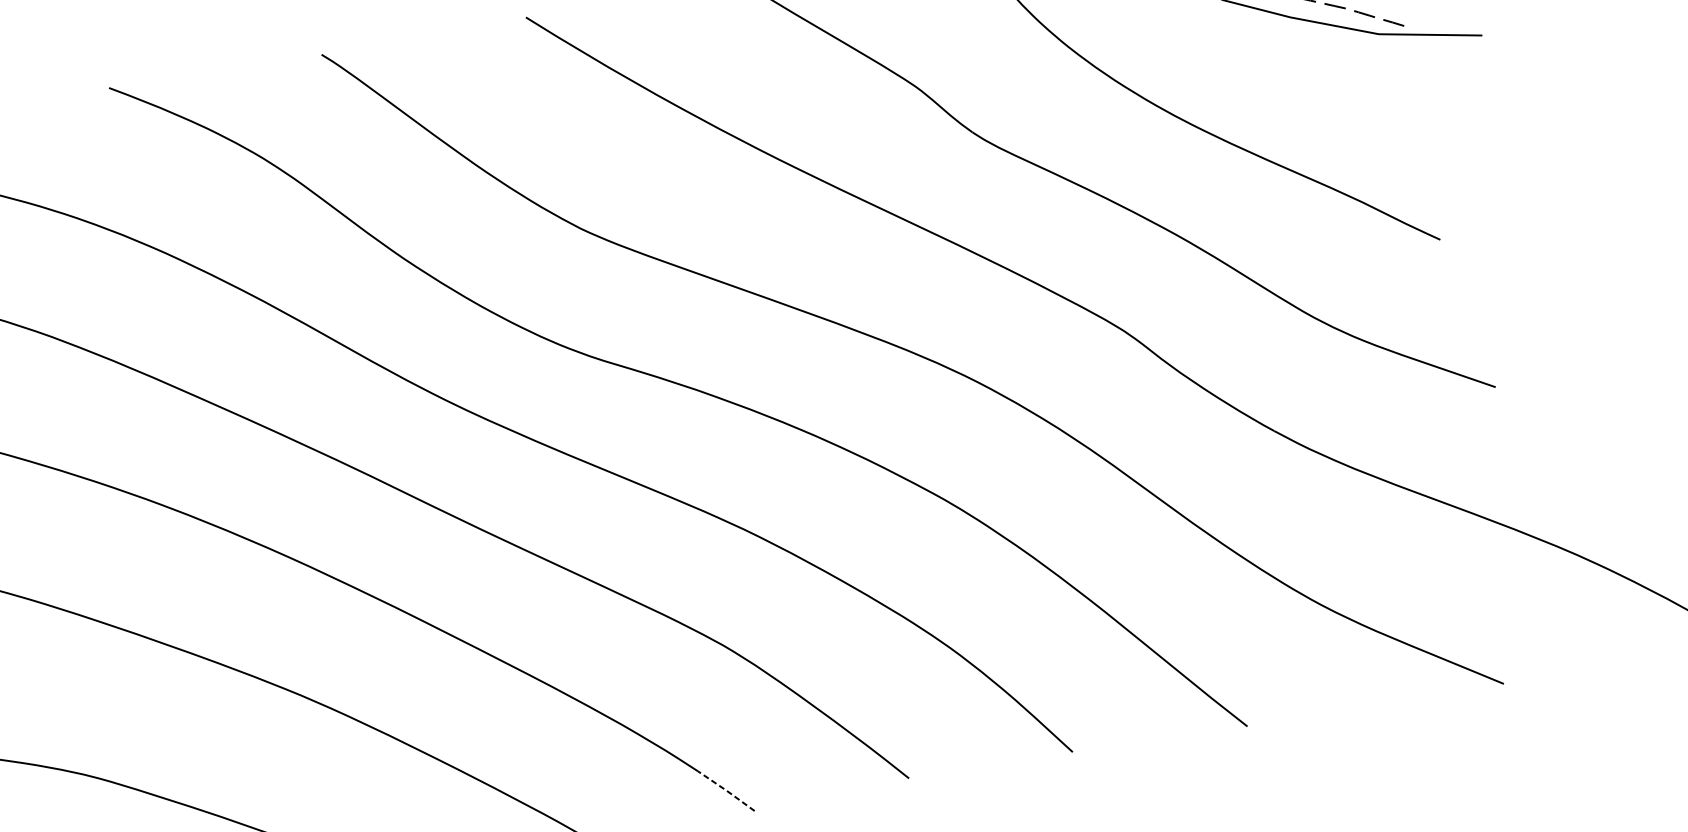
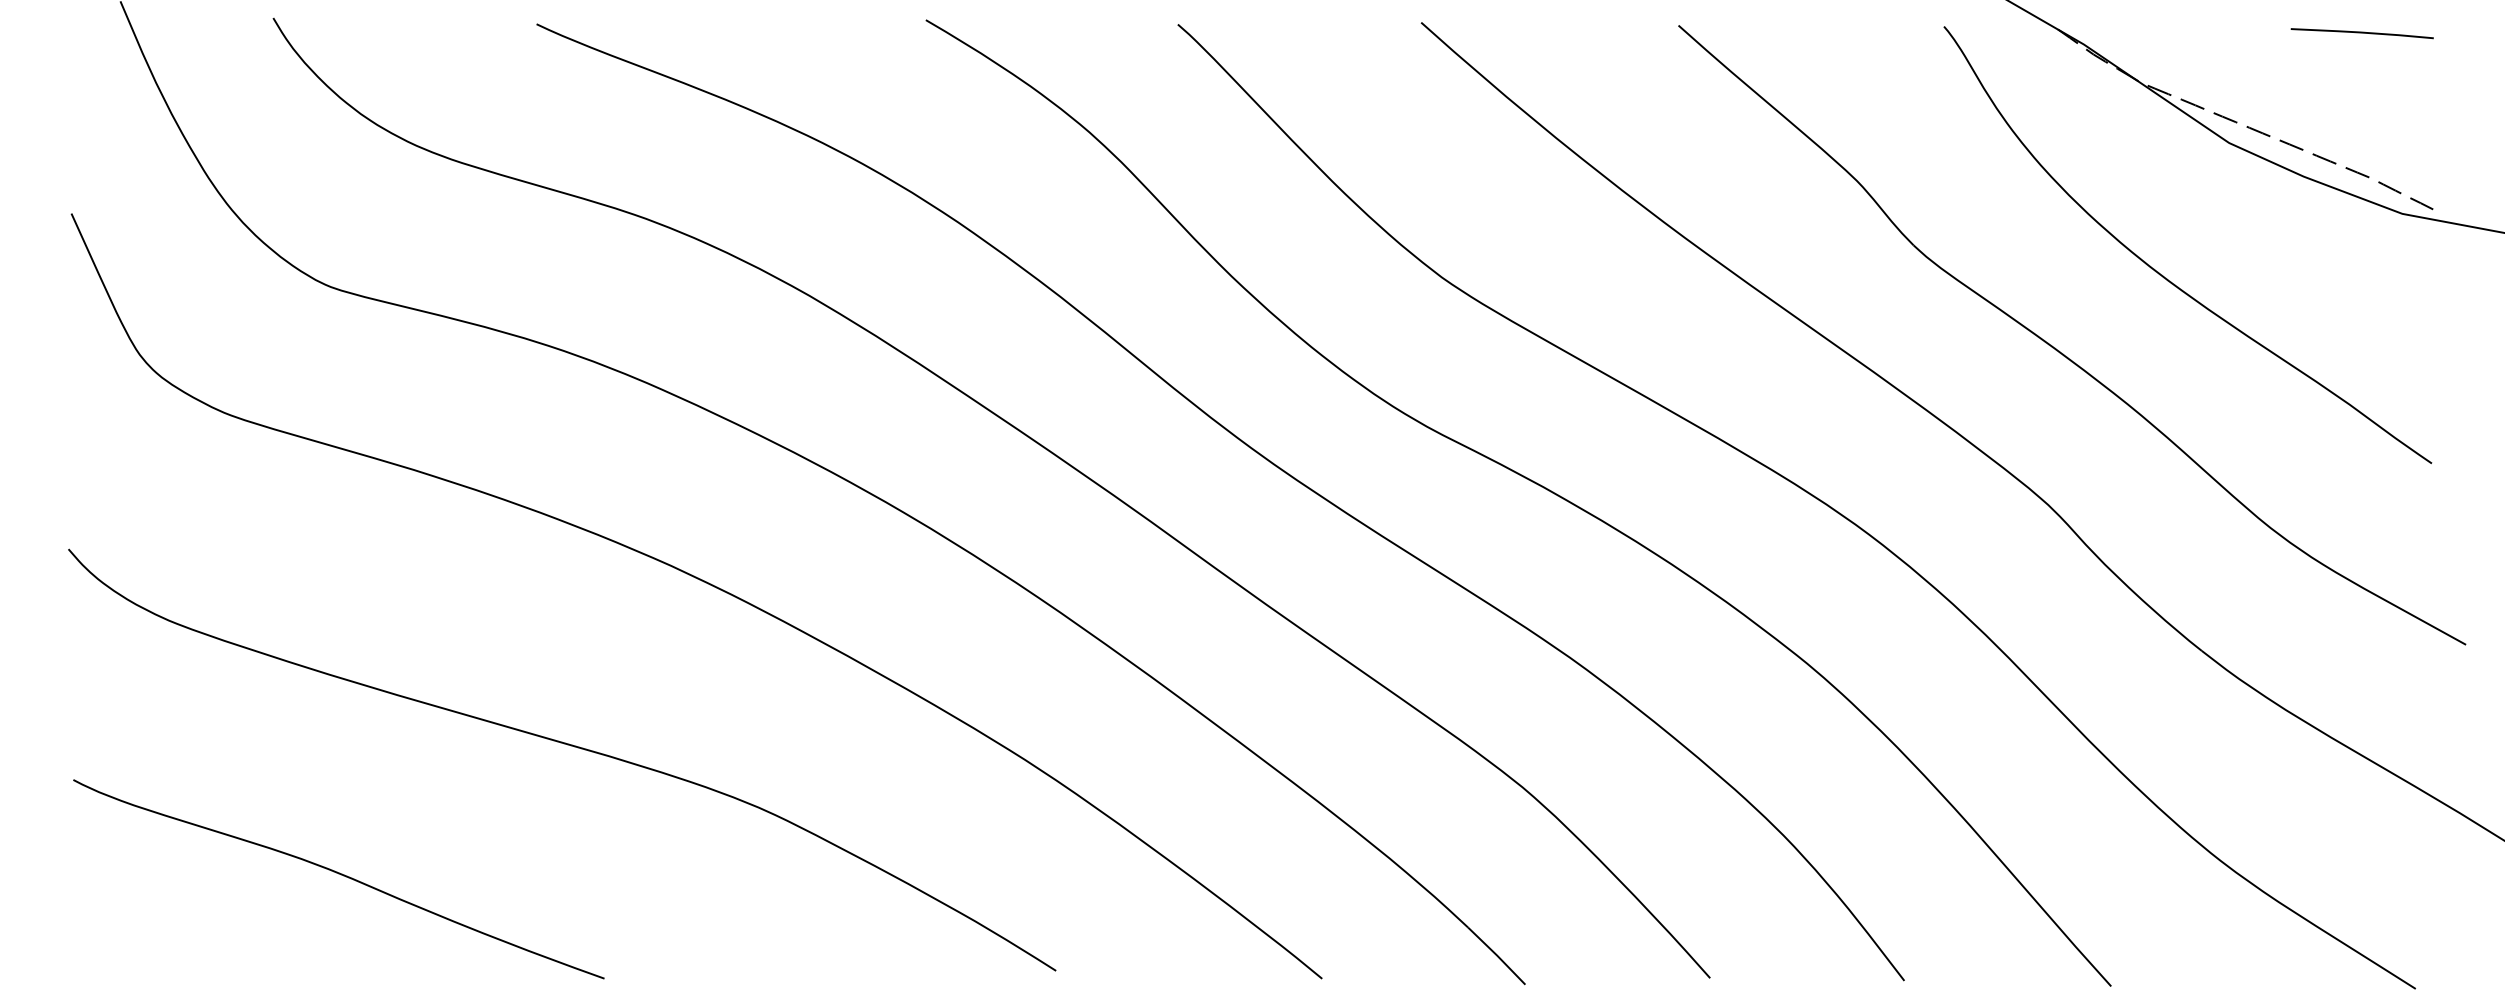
line: (726, 790) -> (1497, 955), dashed -> solid

